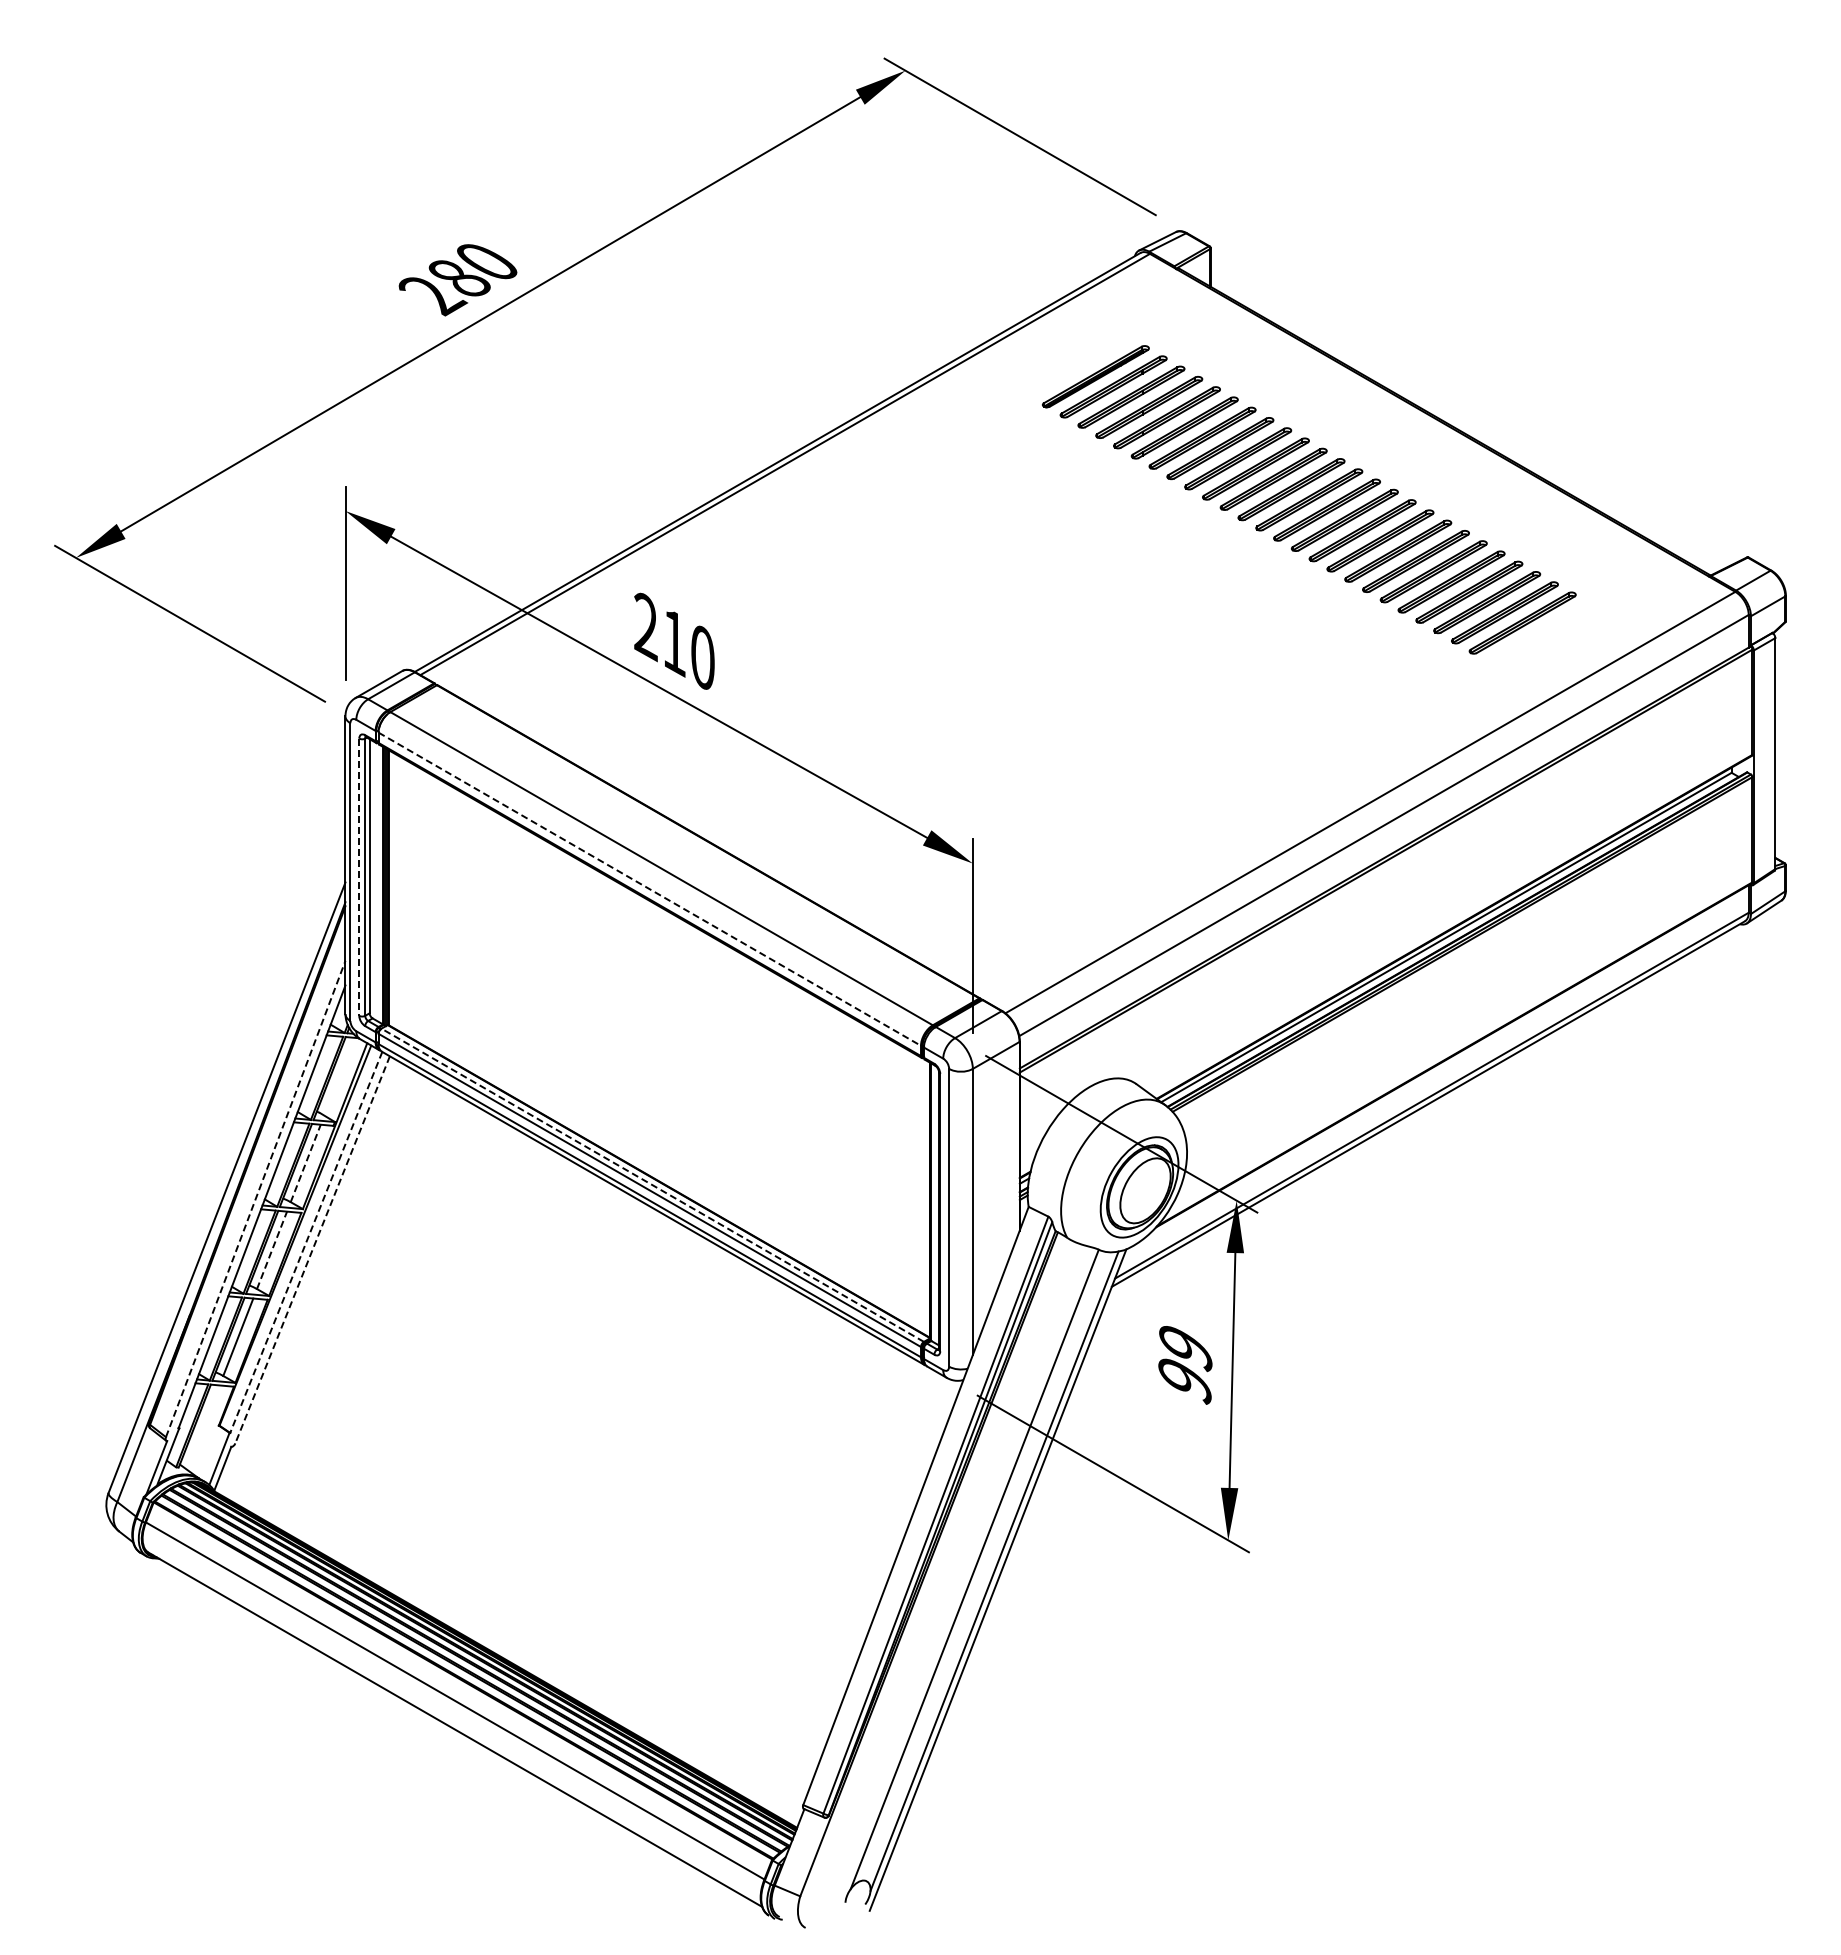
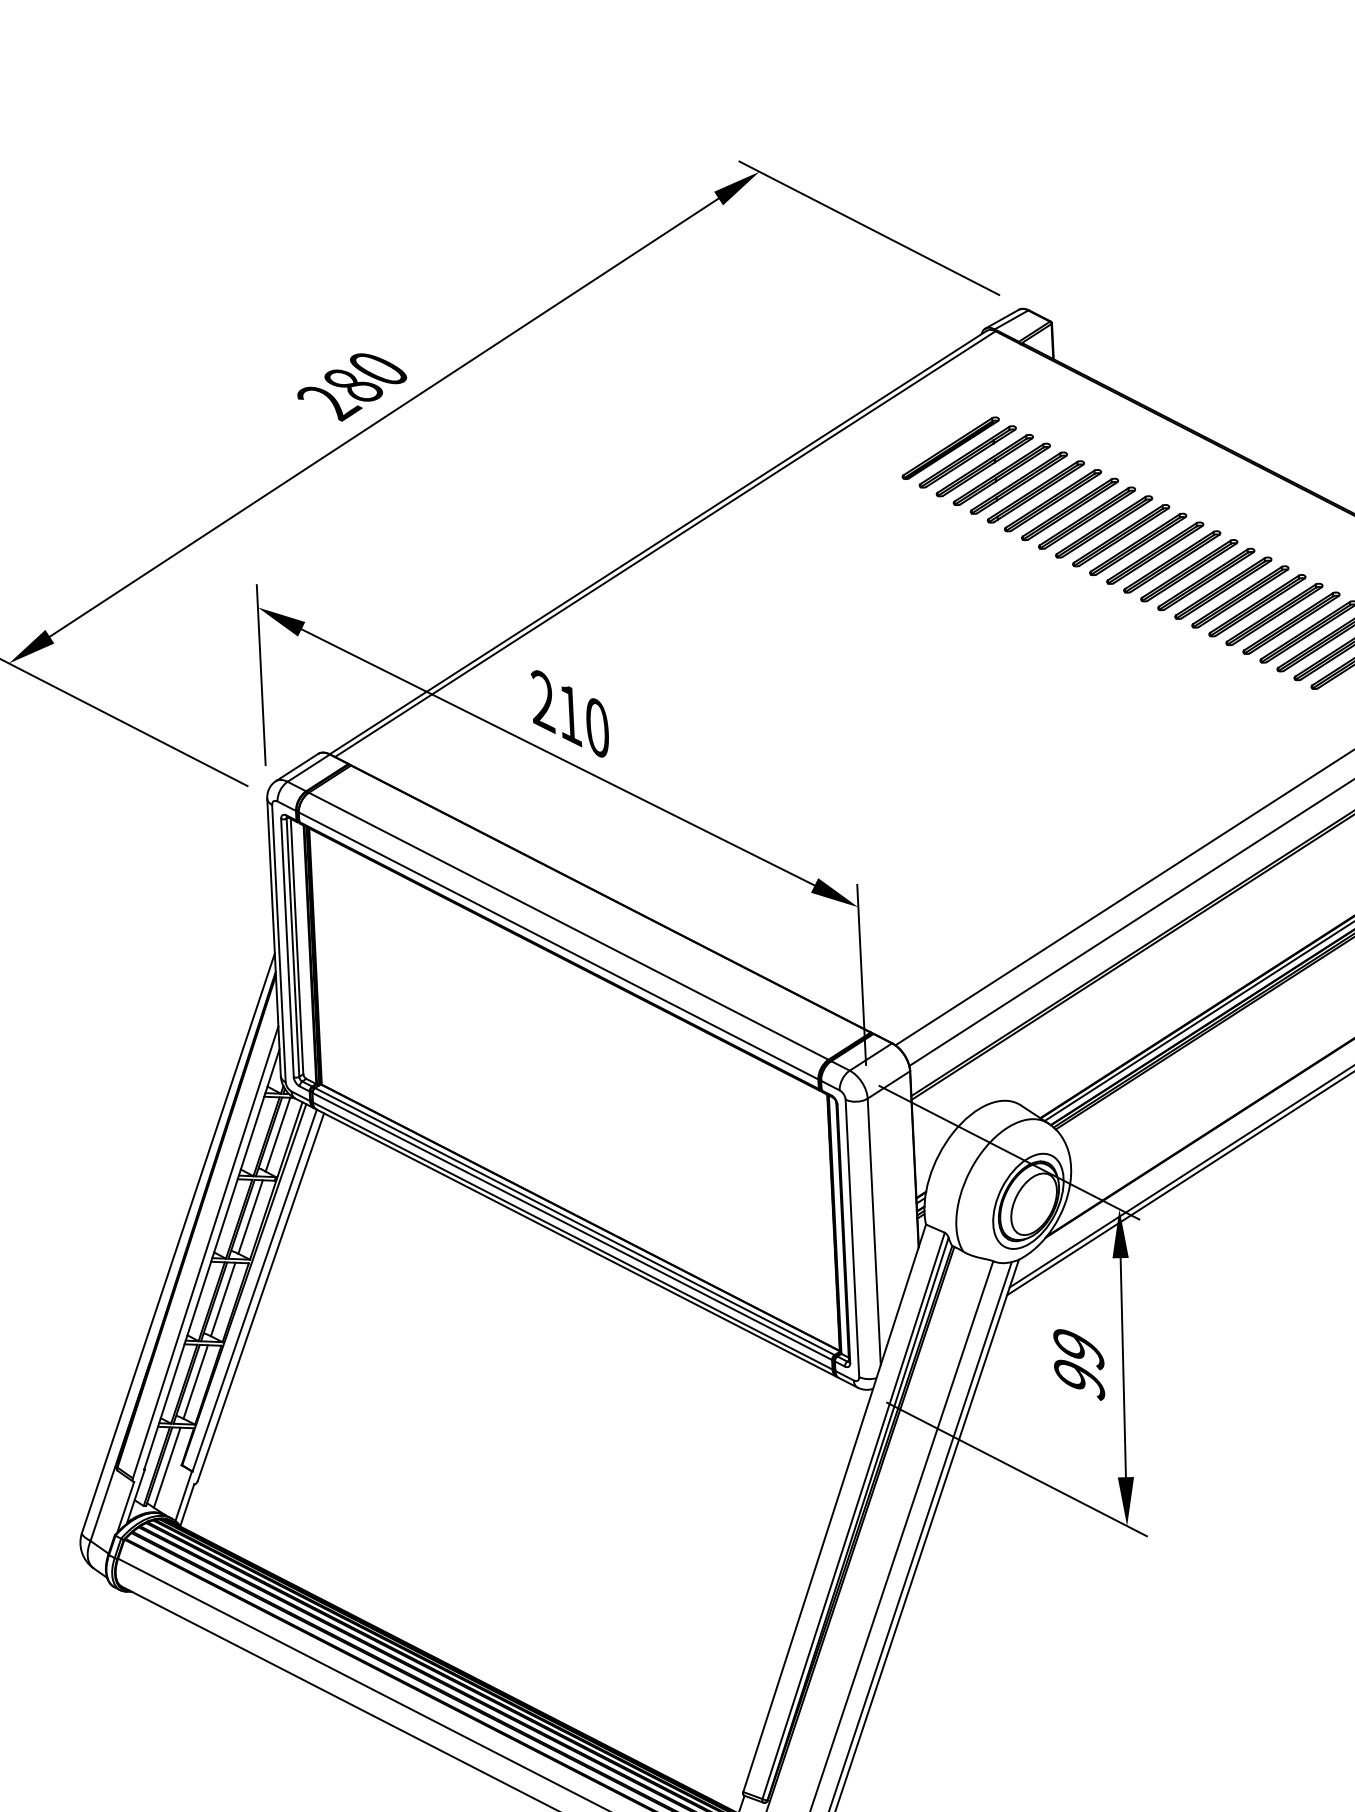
line: (359, 877) -> (287, 948), dashed -> solid
line: (650, 889) -> (559, 946), dashed -> solid
line: (339, 1076) -> (278, 1134), added
line: (305, 1163) -> (250, 1217), dashed -> solid
line: (652, 1185) -> (574, 1221), dashed -> solid
line: (255, 1198) -> (205, 1251), dashed -> solid
line: (306, 1242) -> (254, 1290), dashed -> solid
line: (272, 1250) -> (223, 1299), dashed -> solid
line: (312, 1250) -> (260, 1297), dashed -> solid
line: (202, 1427) -> (166, 1467), added

